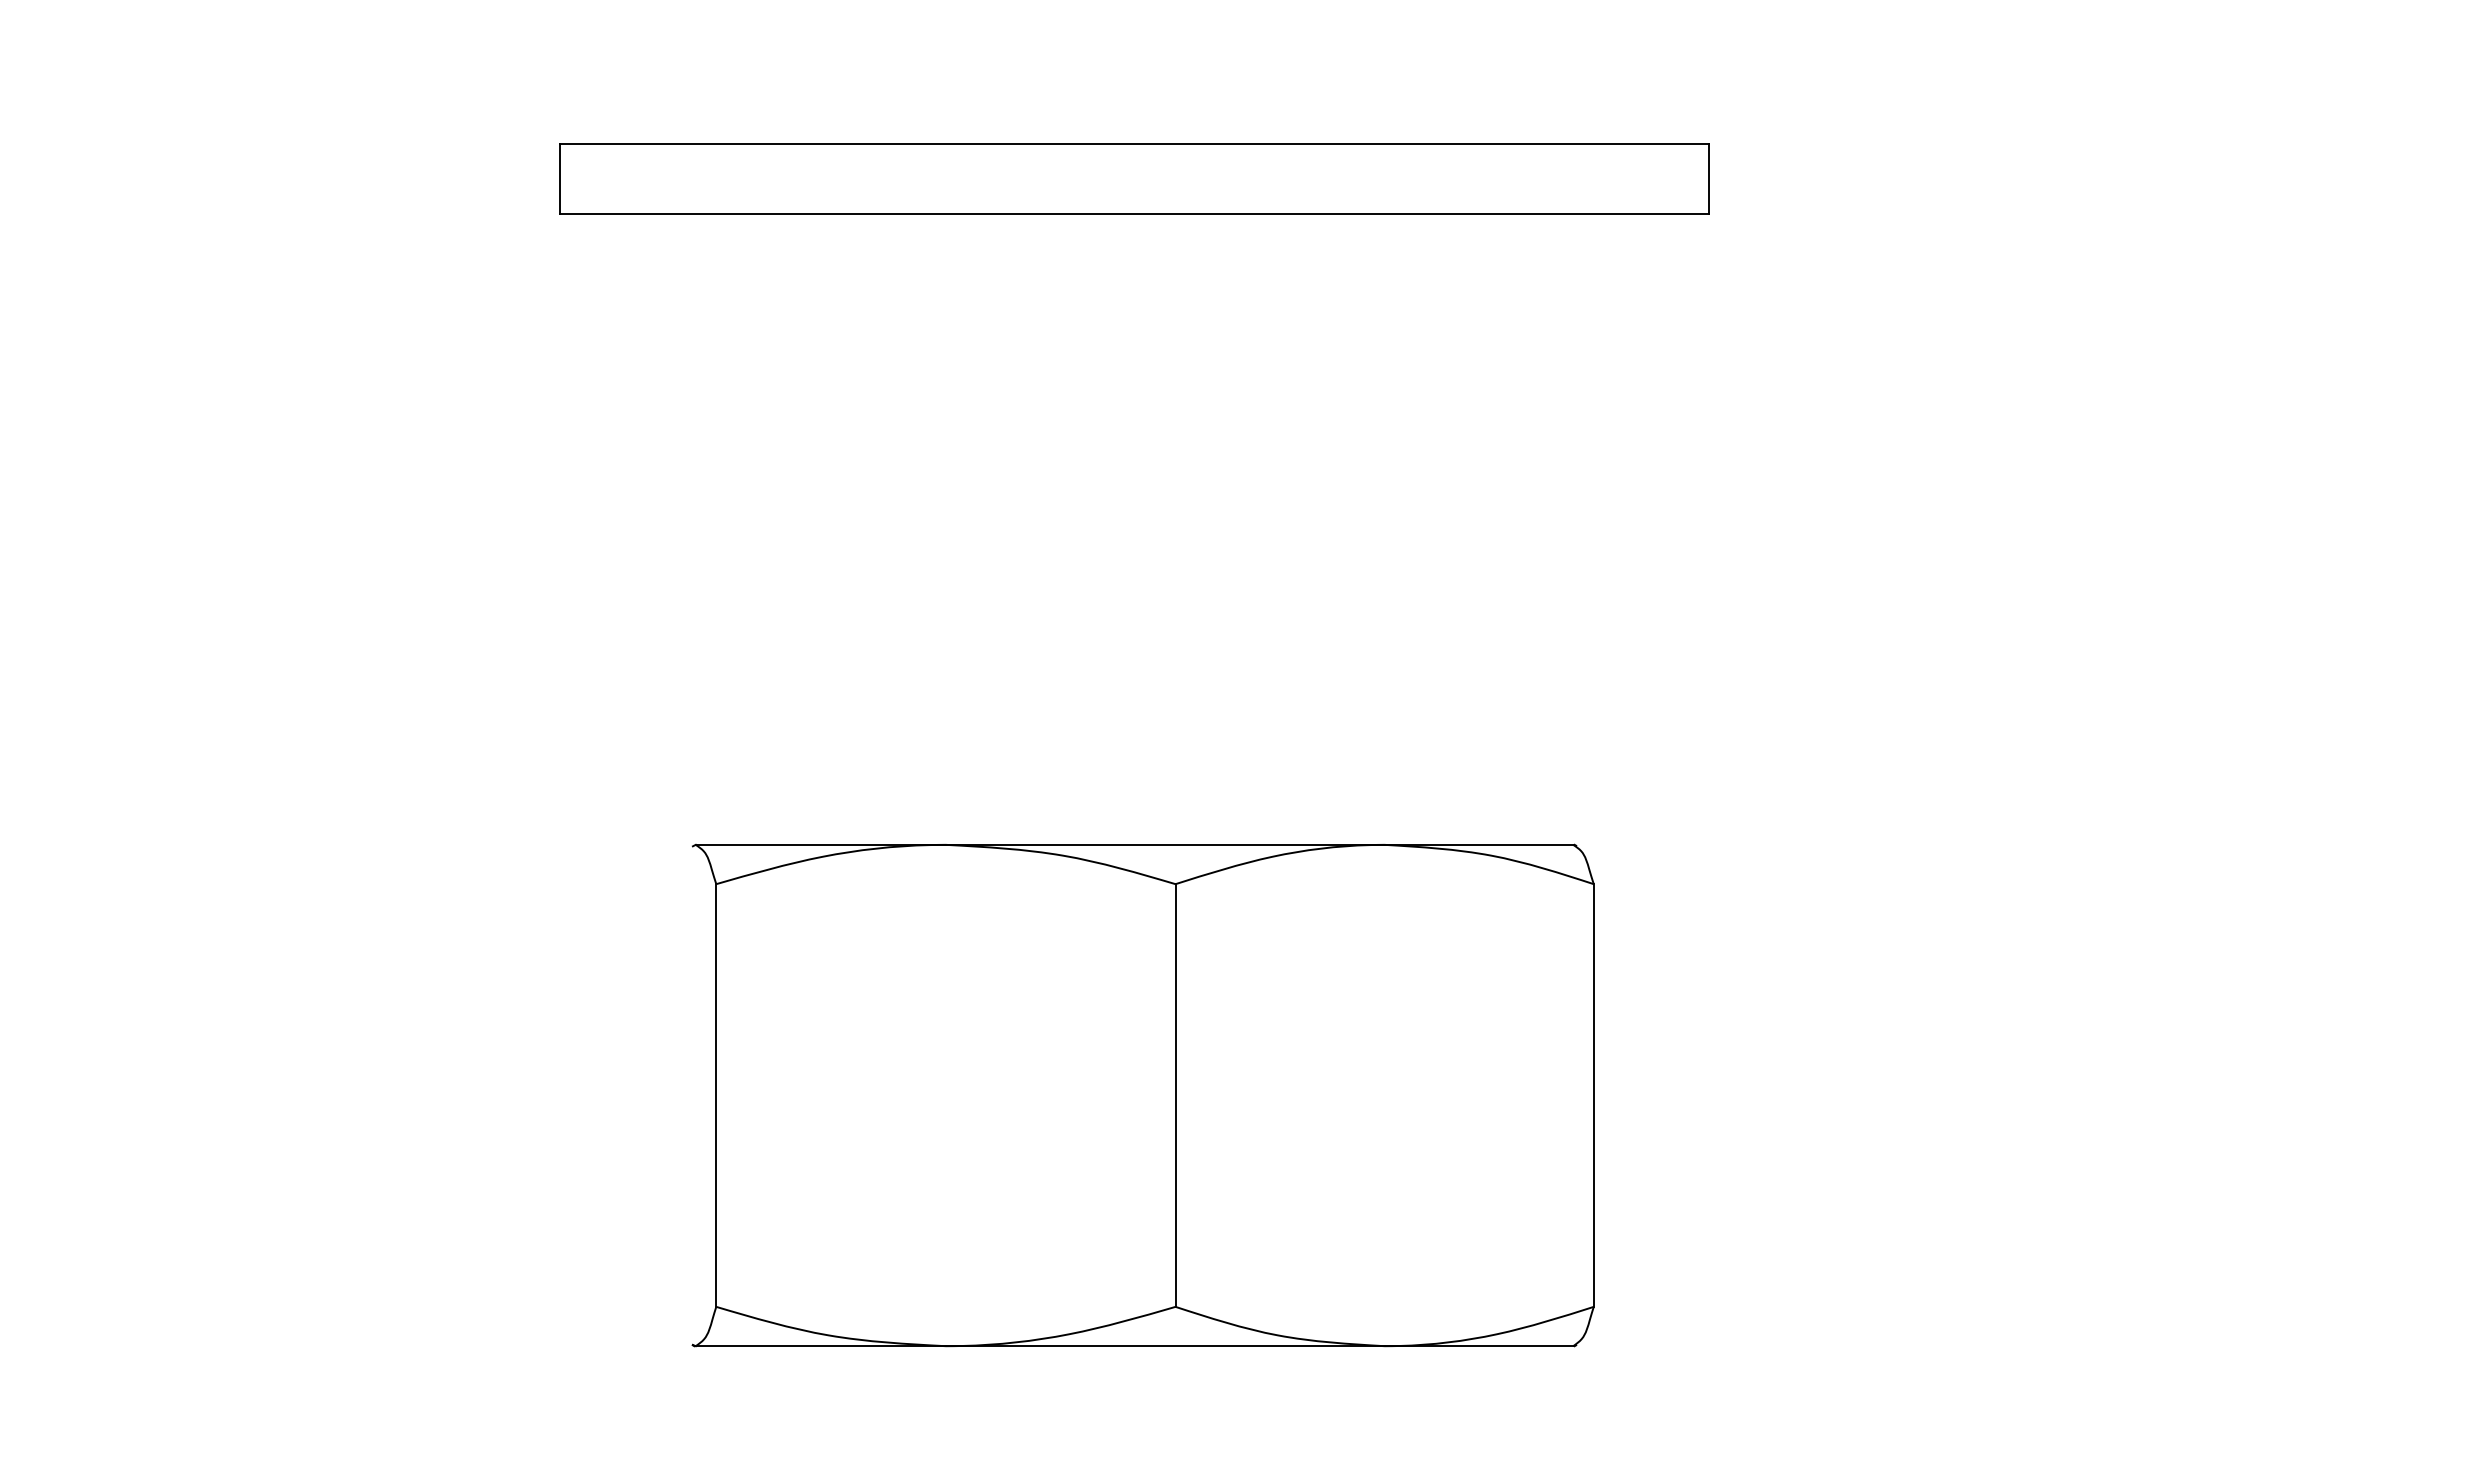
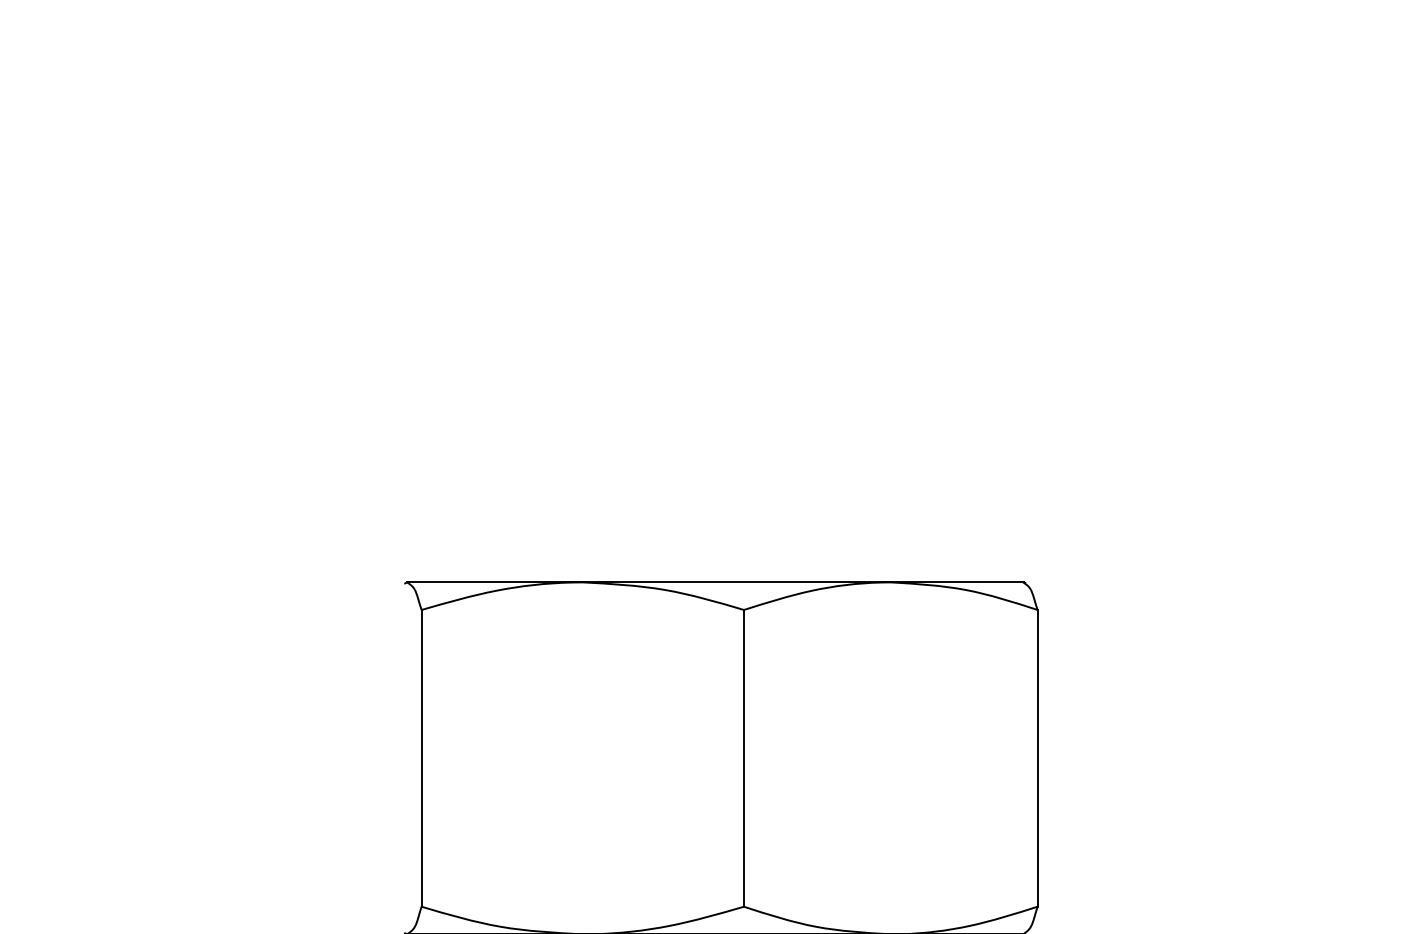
part: (1134, 178) -> (715, 114), removed

